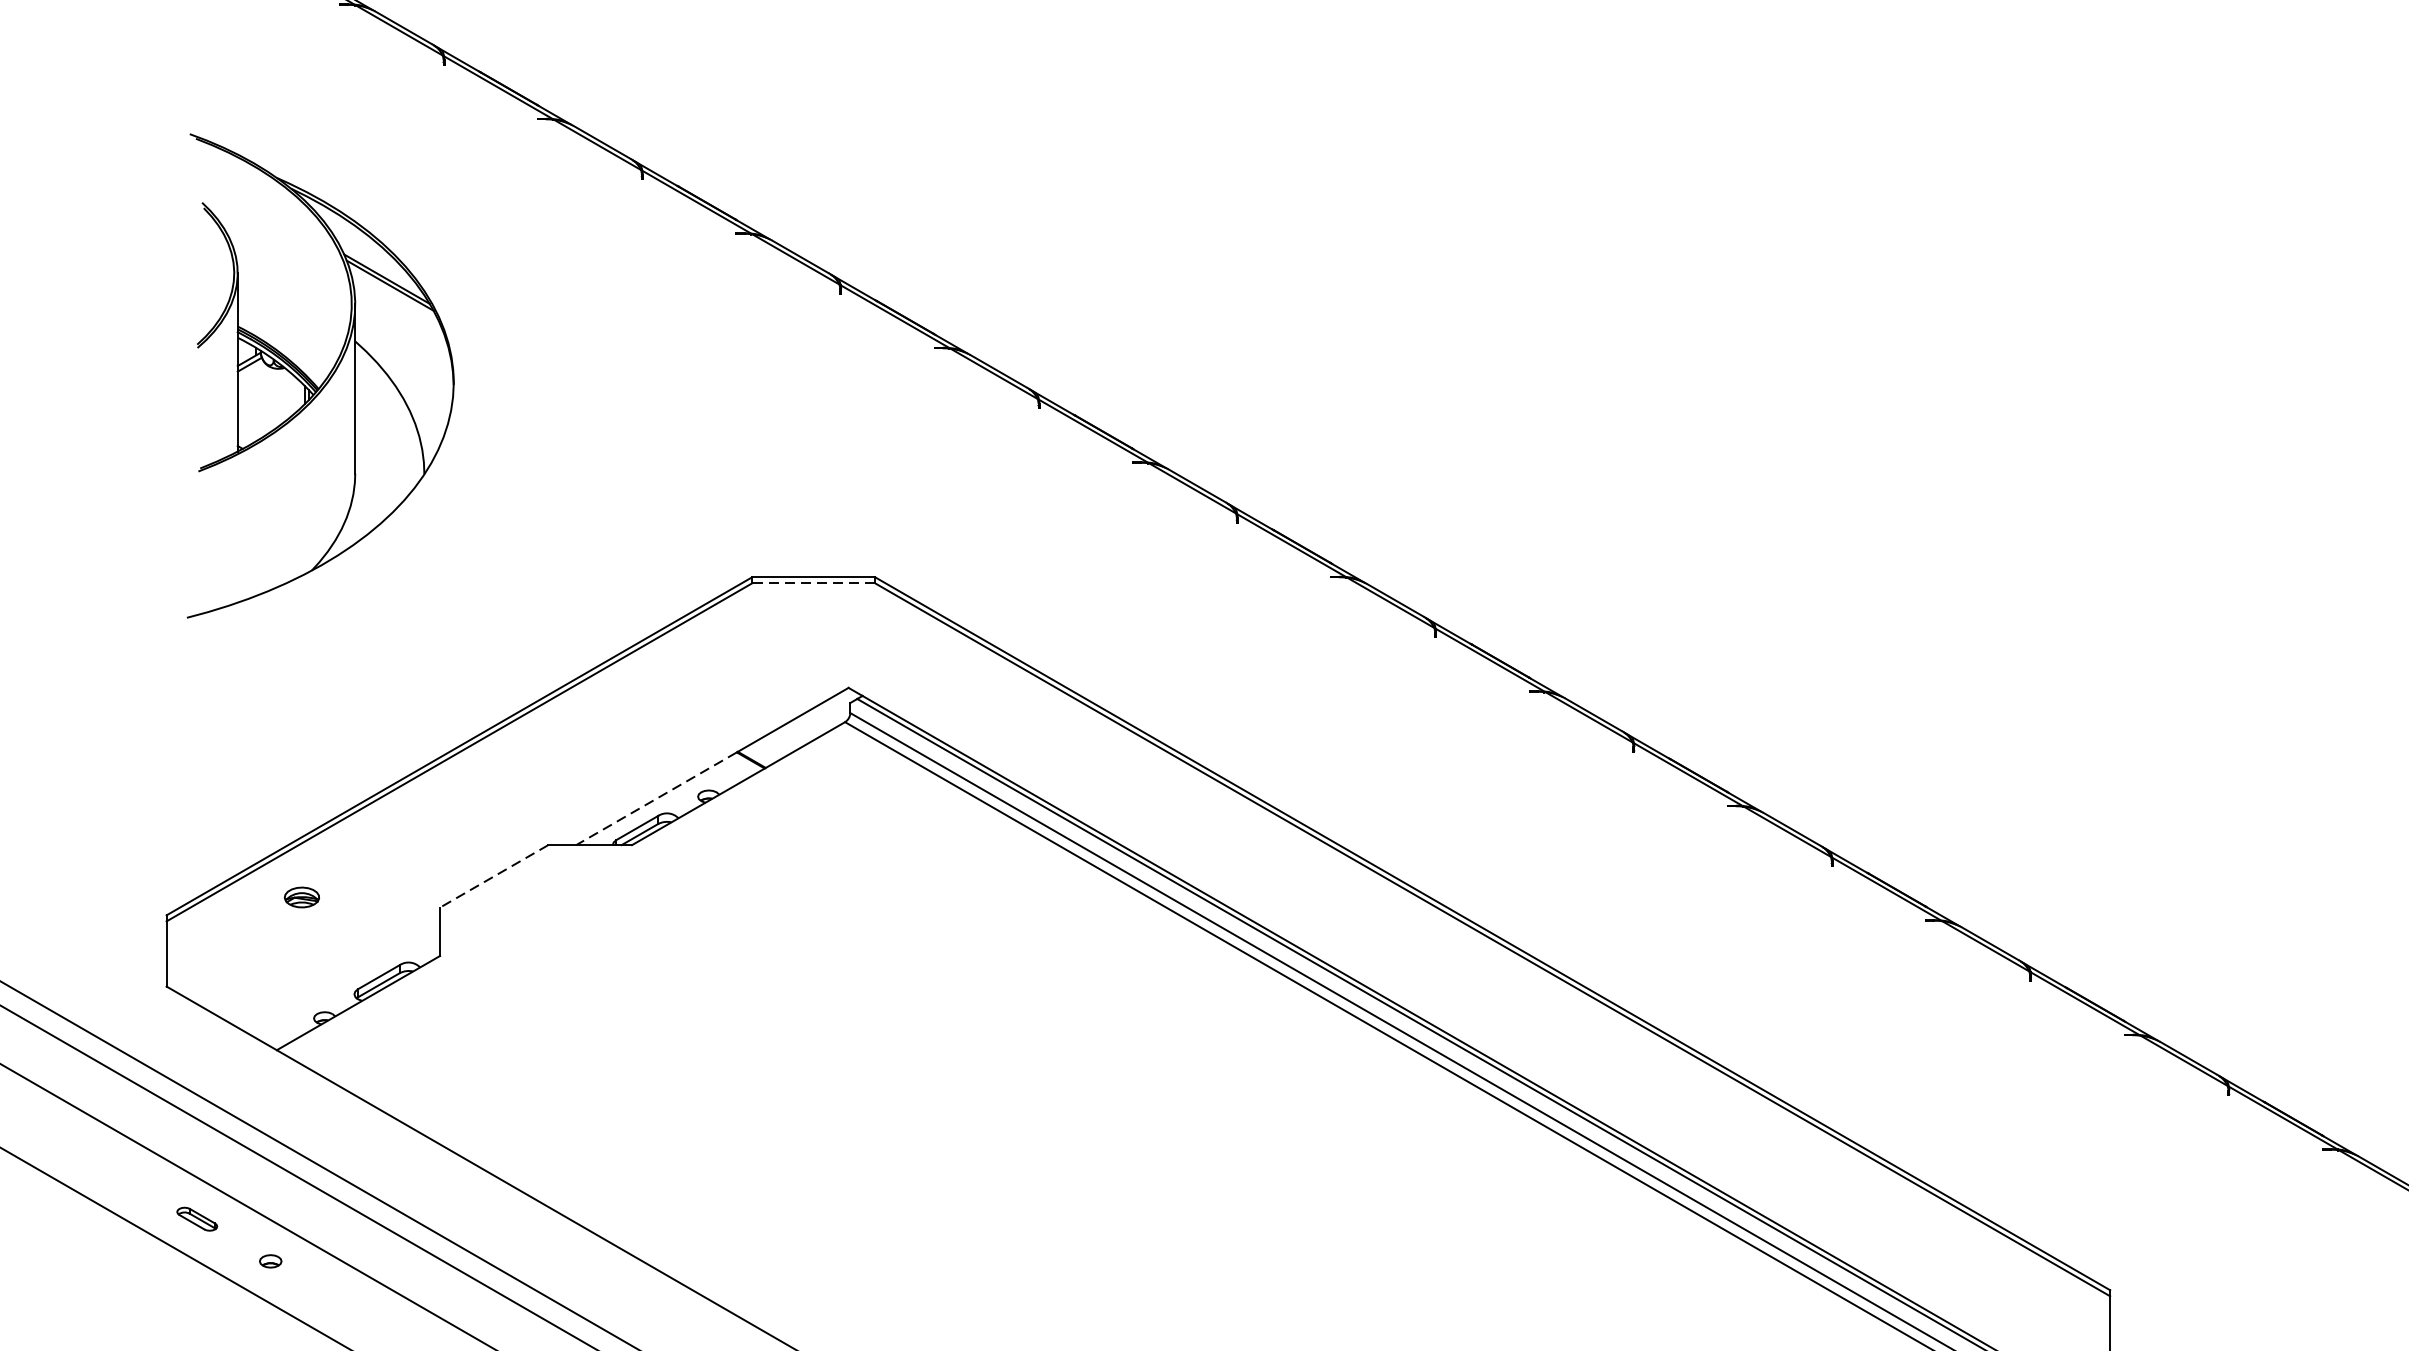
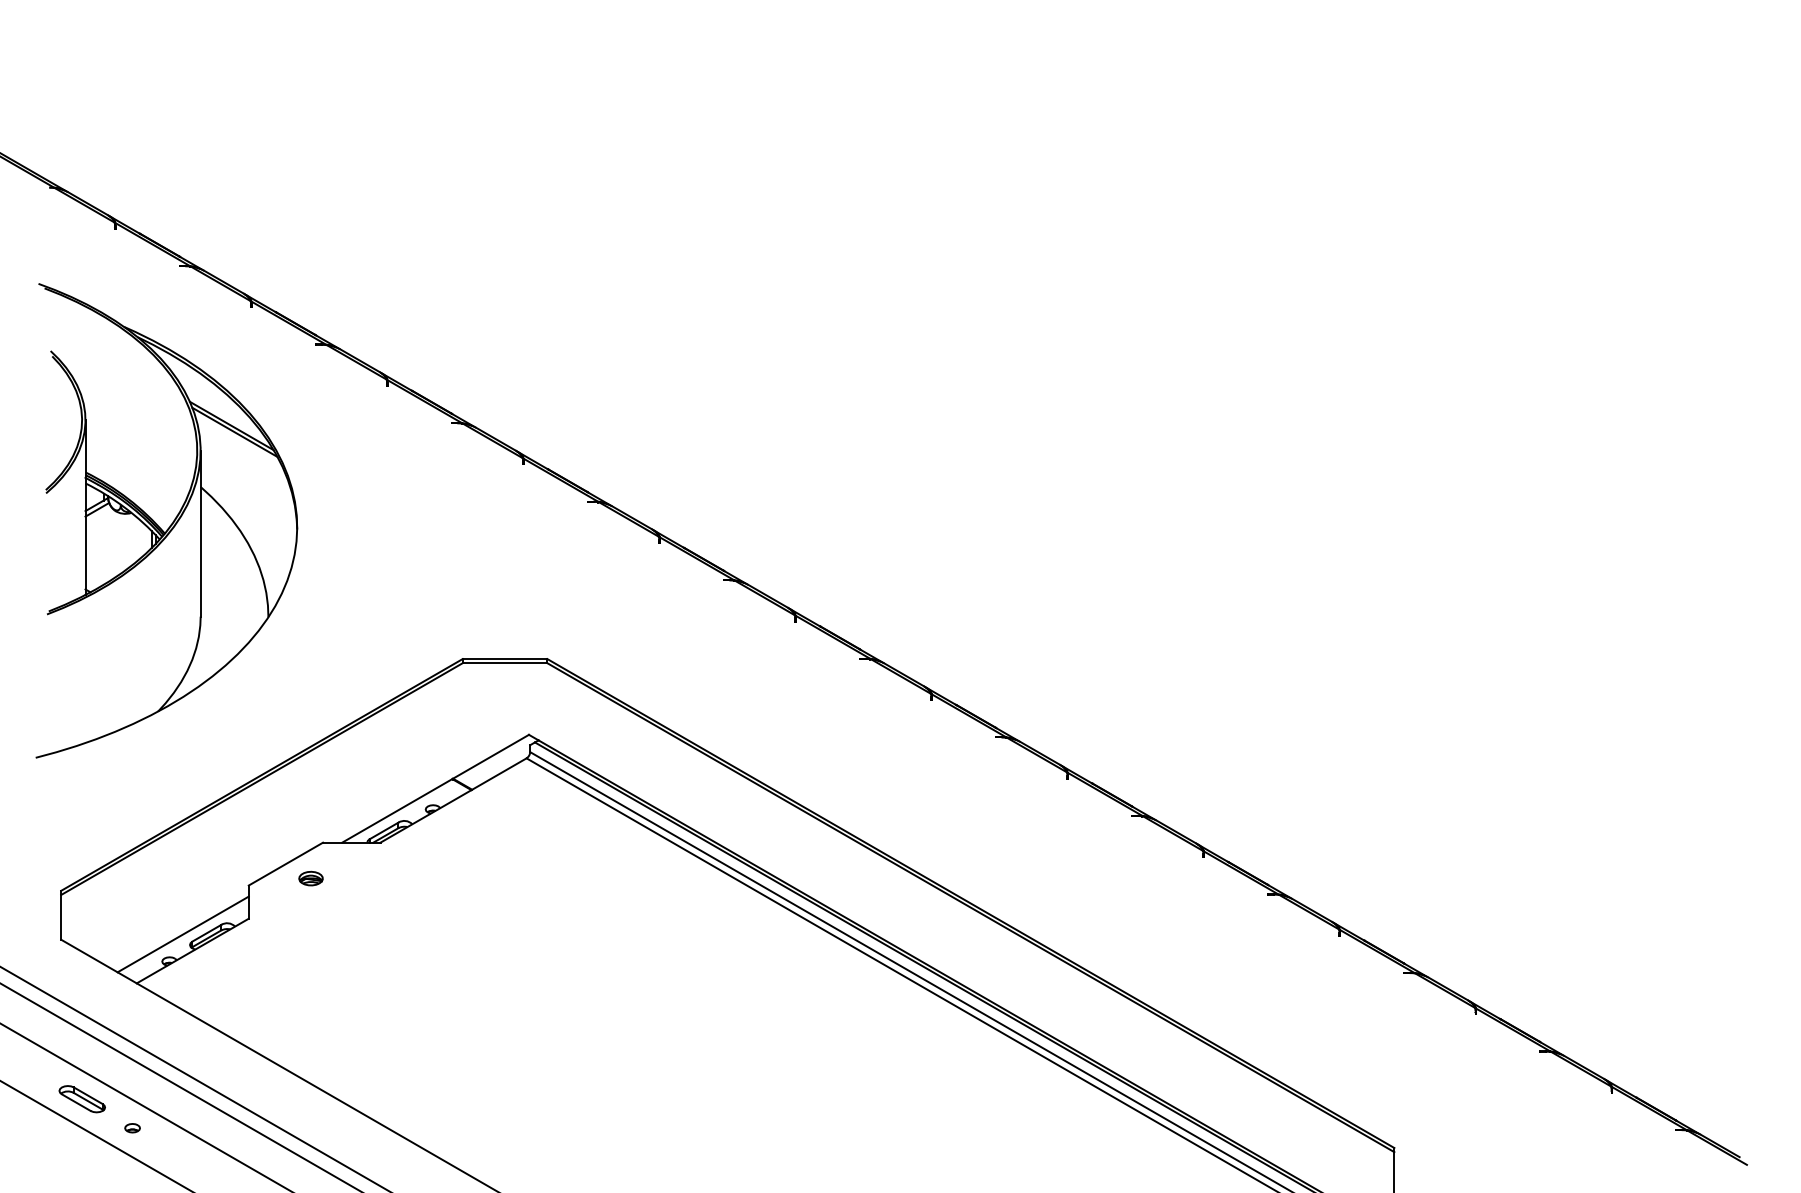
part: (320, 375) -> (166, 520), size x1.43
line: (812, 583) -> (504, 663), dashed -> solid
line: (656, 798) -> (397, 810), dashed -> solid
line: (493, 876) -> (285, 864), dashed -> solid
part: (301, 897) -> (310, 878), moved
line: (343, 978) -> (182, 934), added
part: (196, 1219) -> (81, 1099), size x1.67

